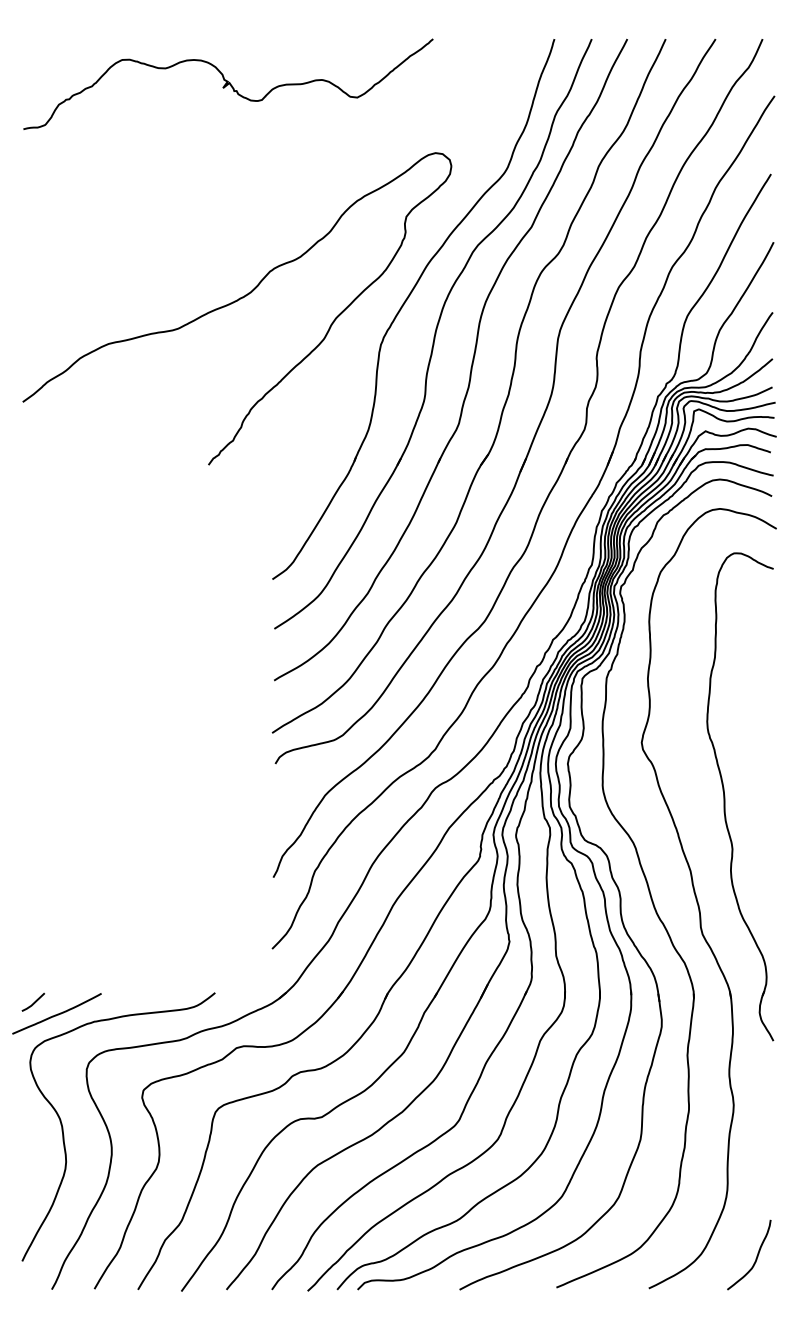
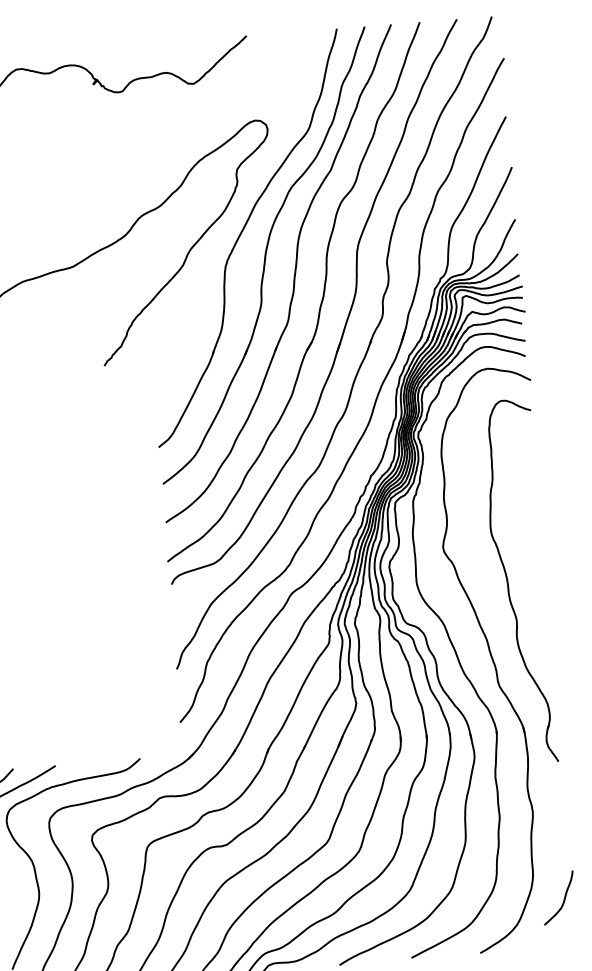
curve: (756, 1255) -> (564, 897), moved

